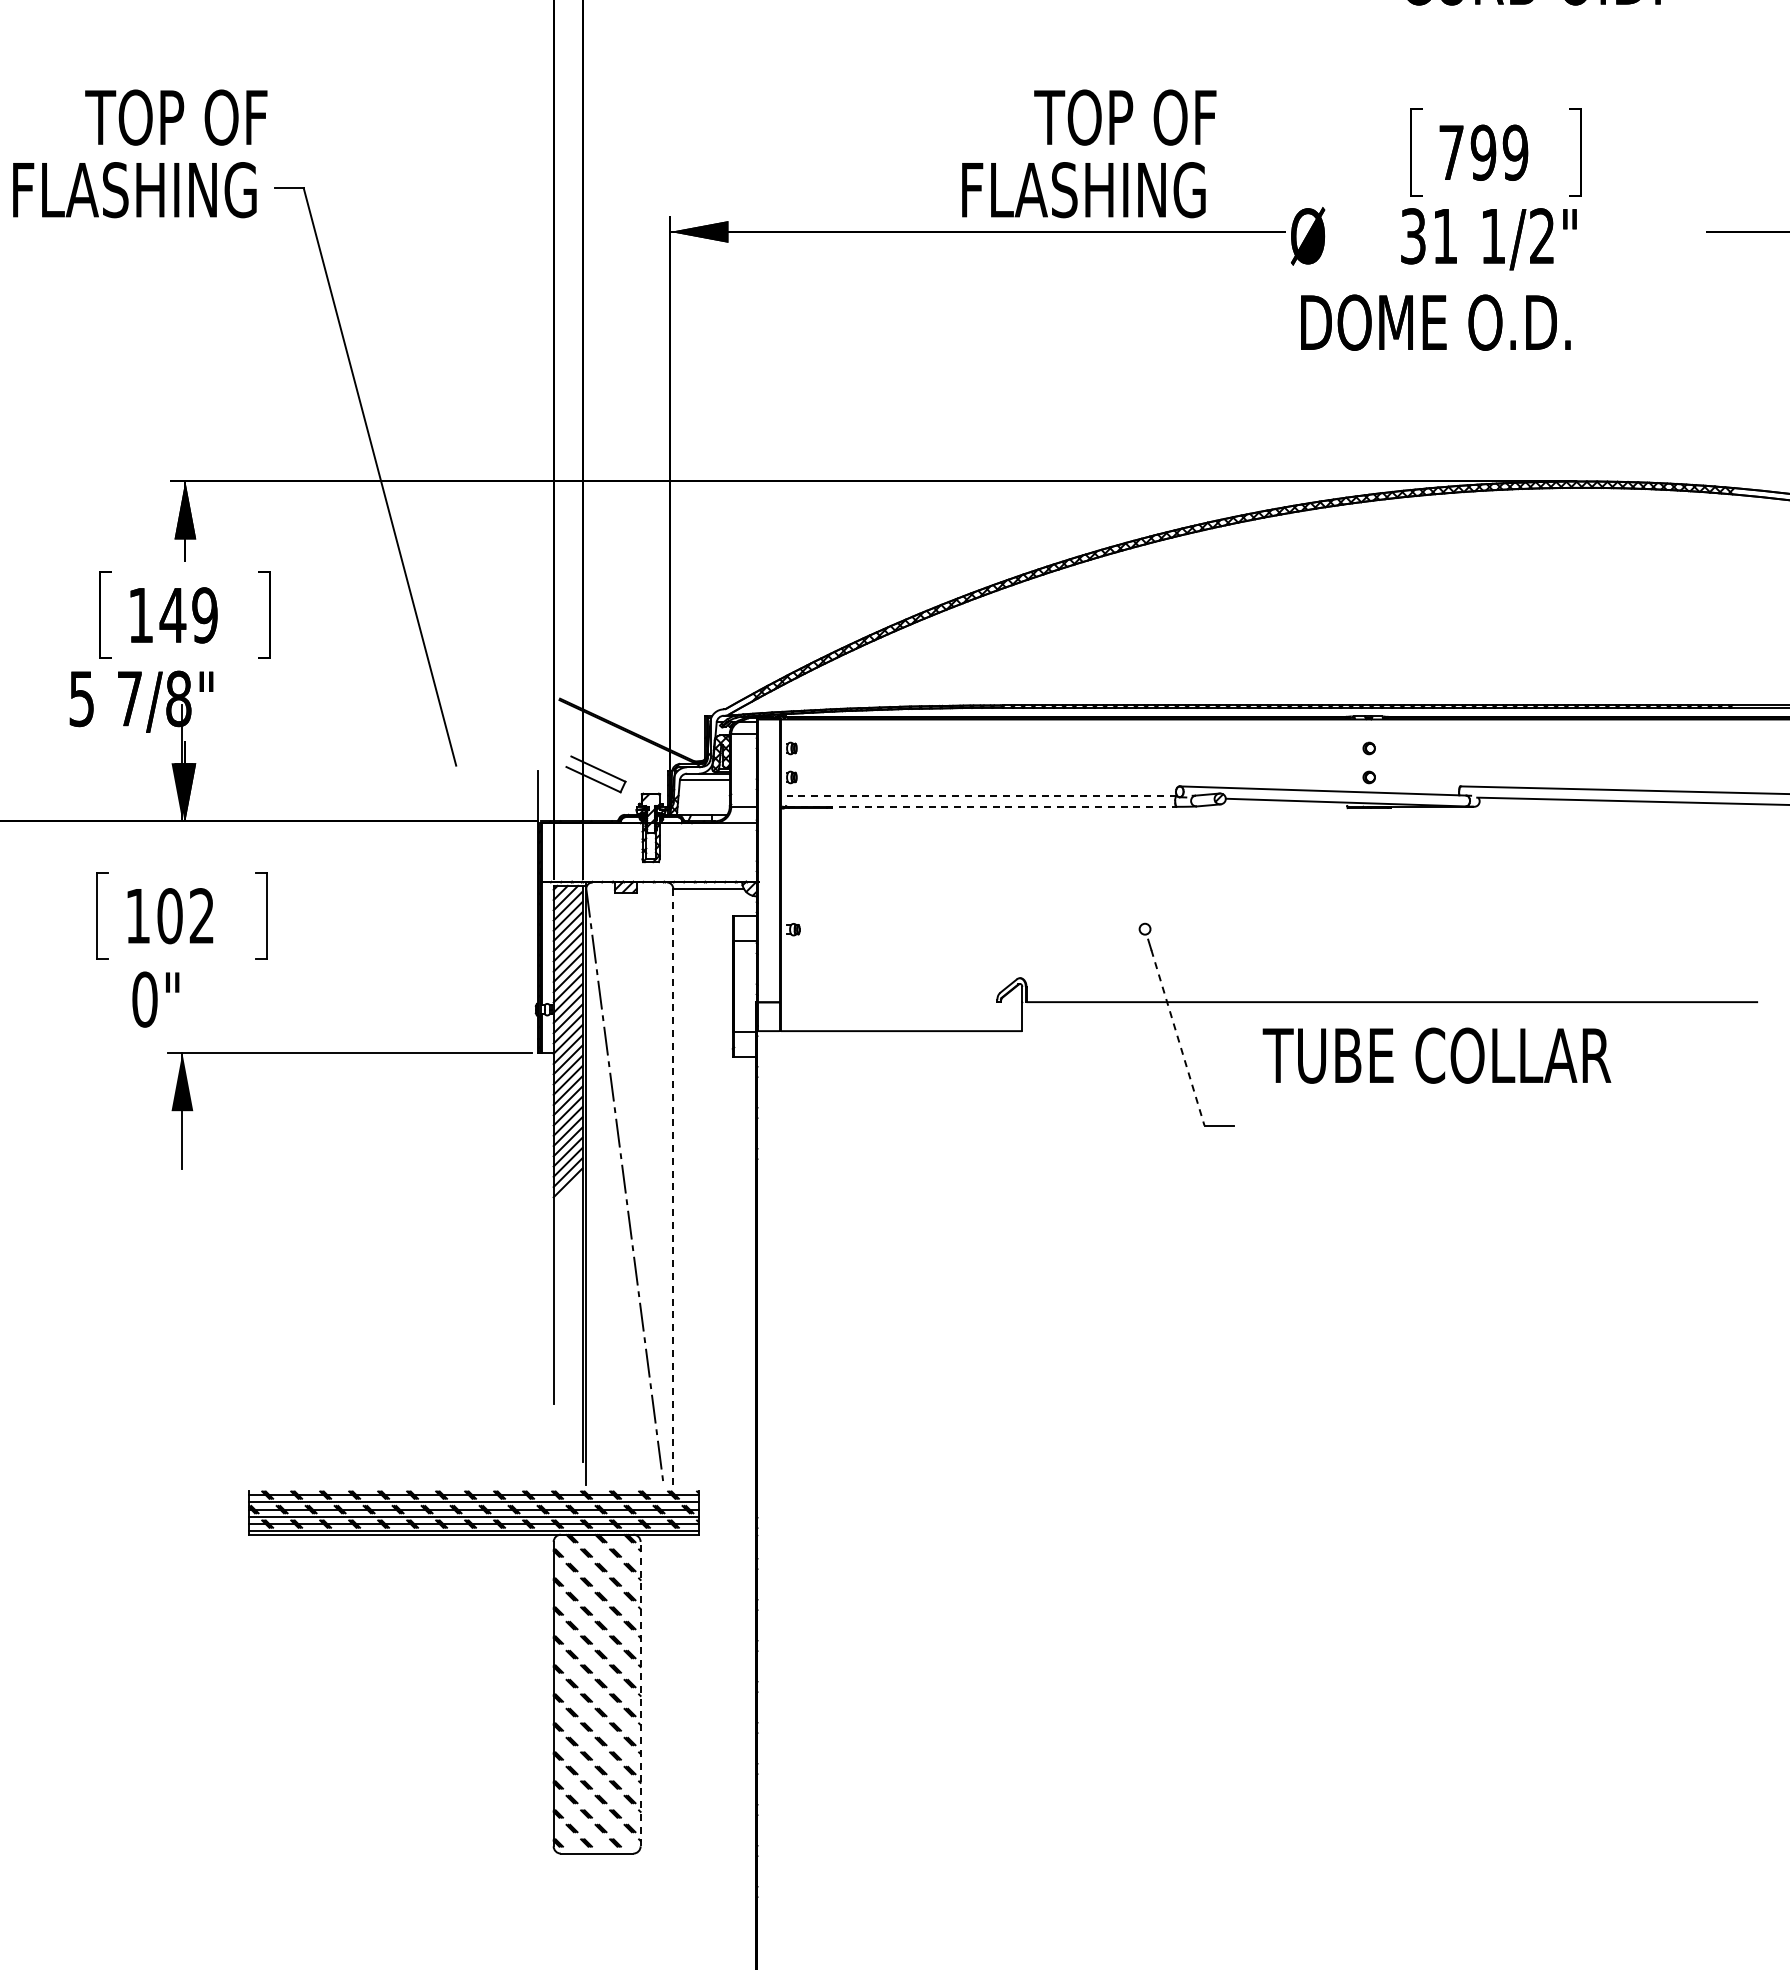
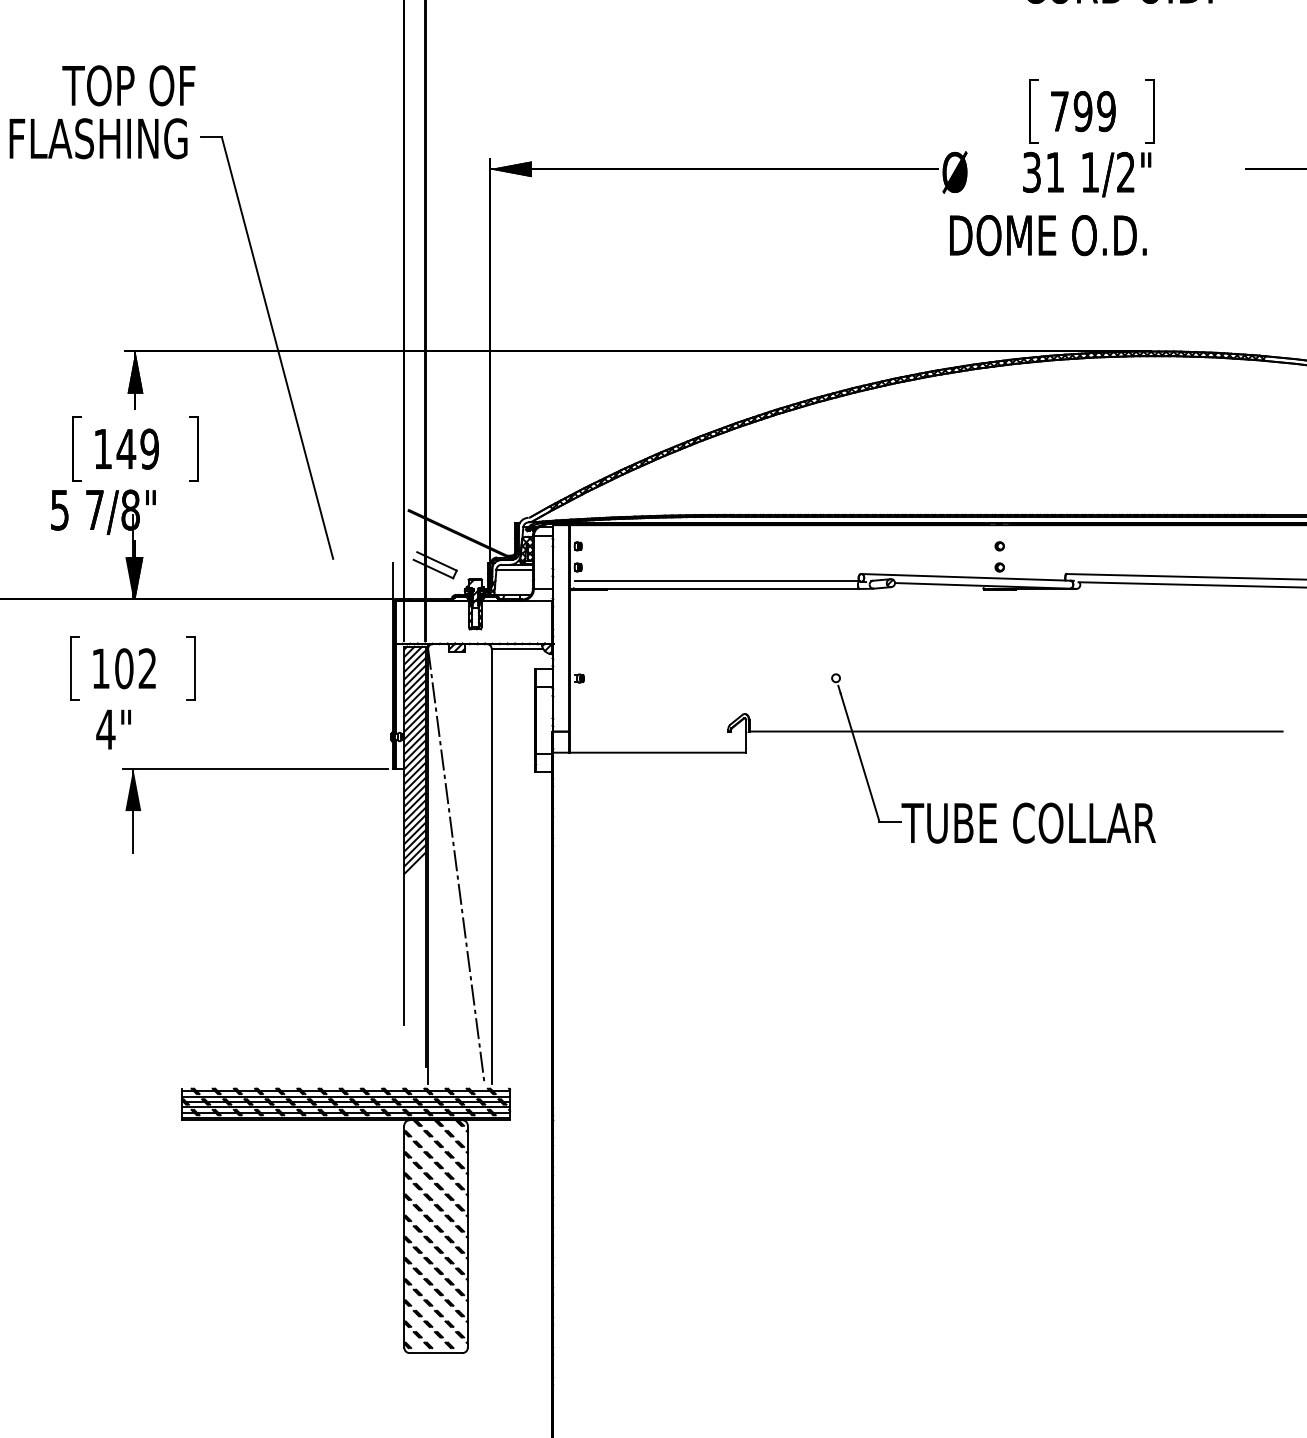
part: (1088, 145) -> (794, 106), removed
line: (981, 795) -> (716, 580), dashed -> solid
line: (982, 806) -> (717, 588), dashed -> solid
text: (144, 999) -> (105, 729), 0" -> 4"
line: (1177, 1037) -> (859, 757), dashed -> solid
text: (1436, 1055) -> (1028, 823), moved
line: (673, 1186) -> (491, 866), dashed -> solid
line: (640, 1693) -> (467, 1236), dashed -> solid

